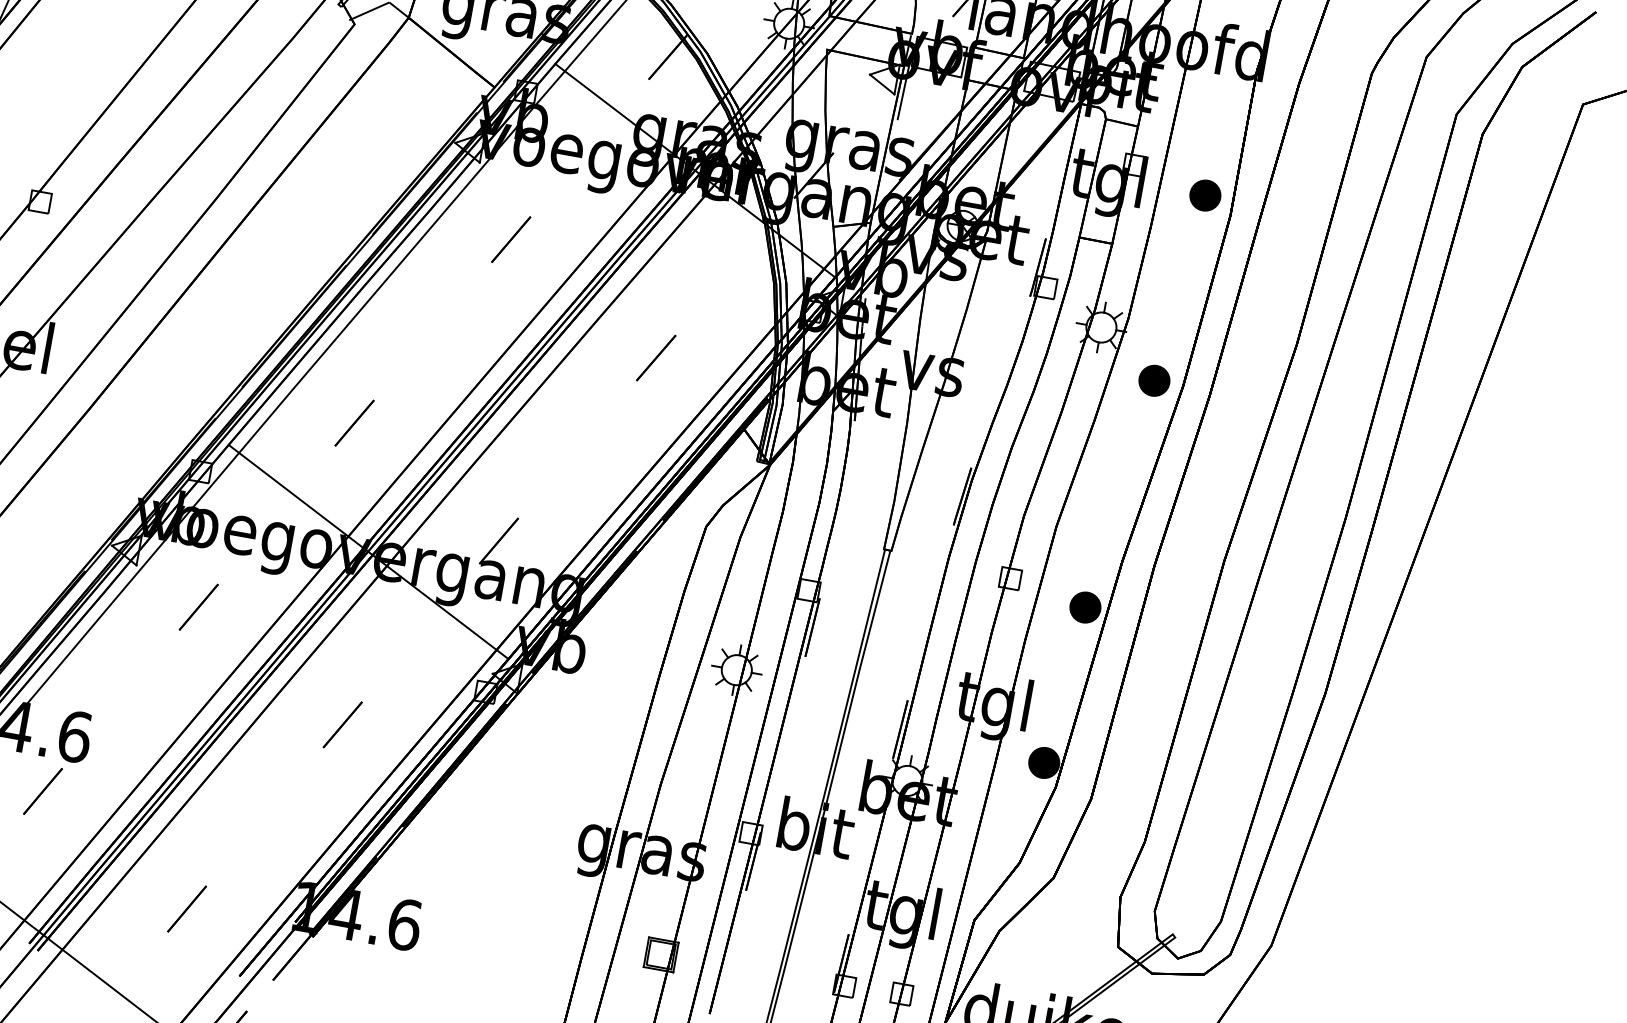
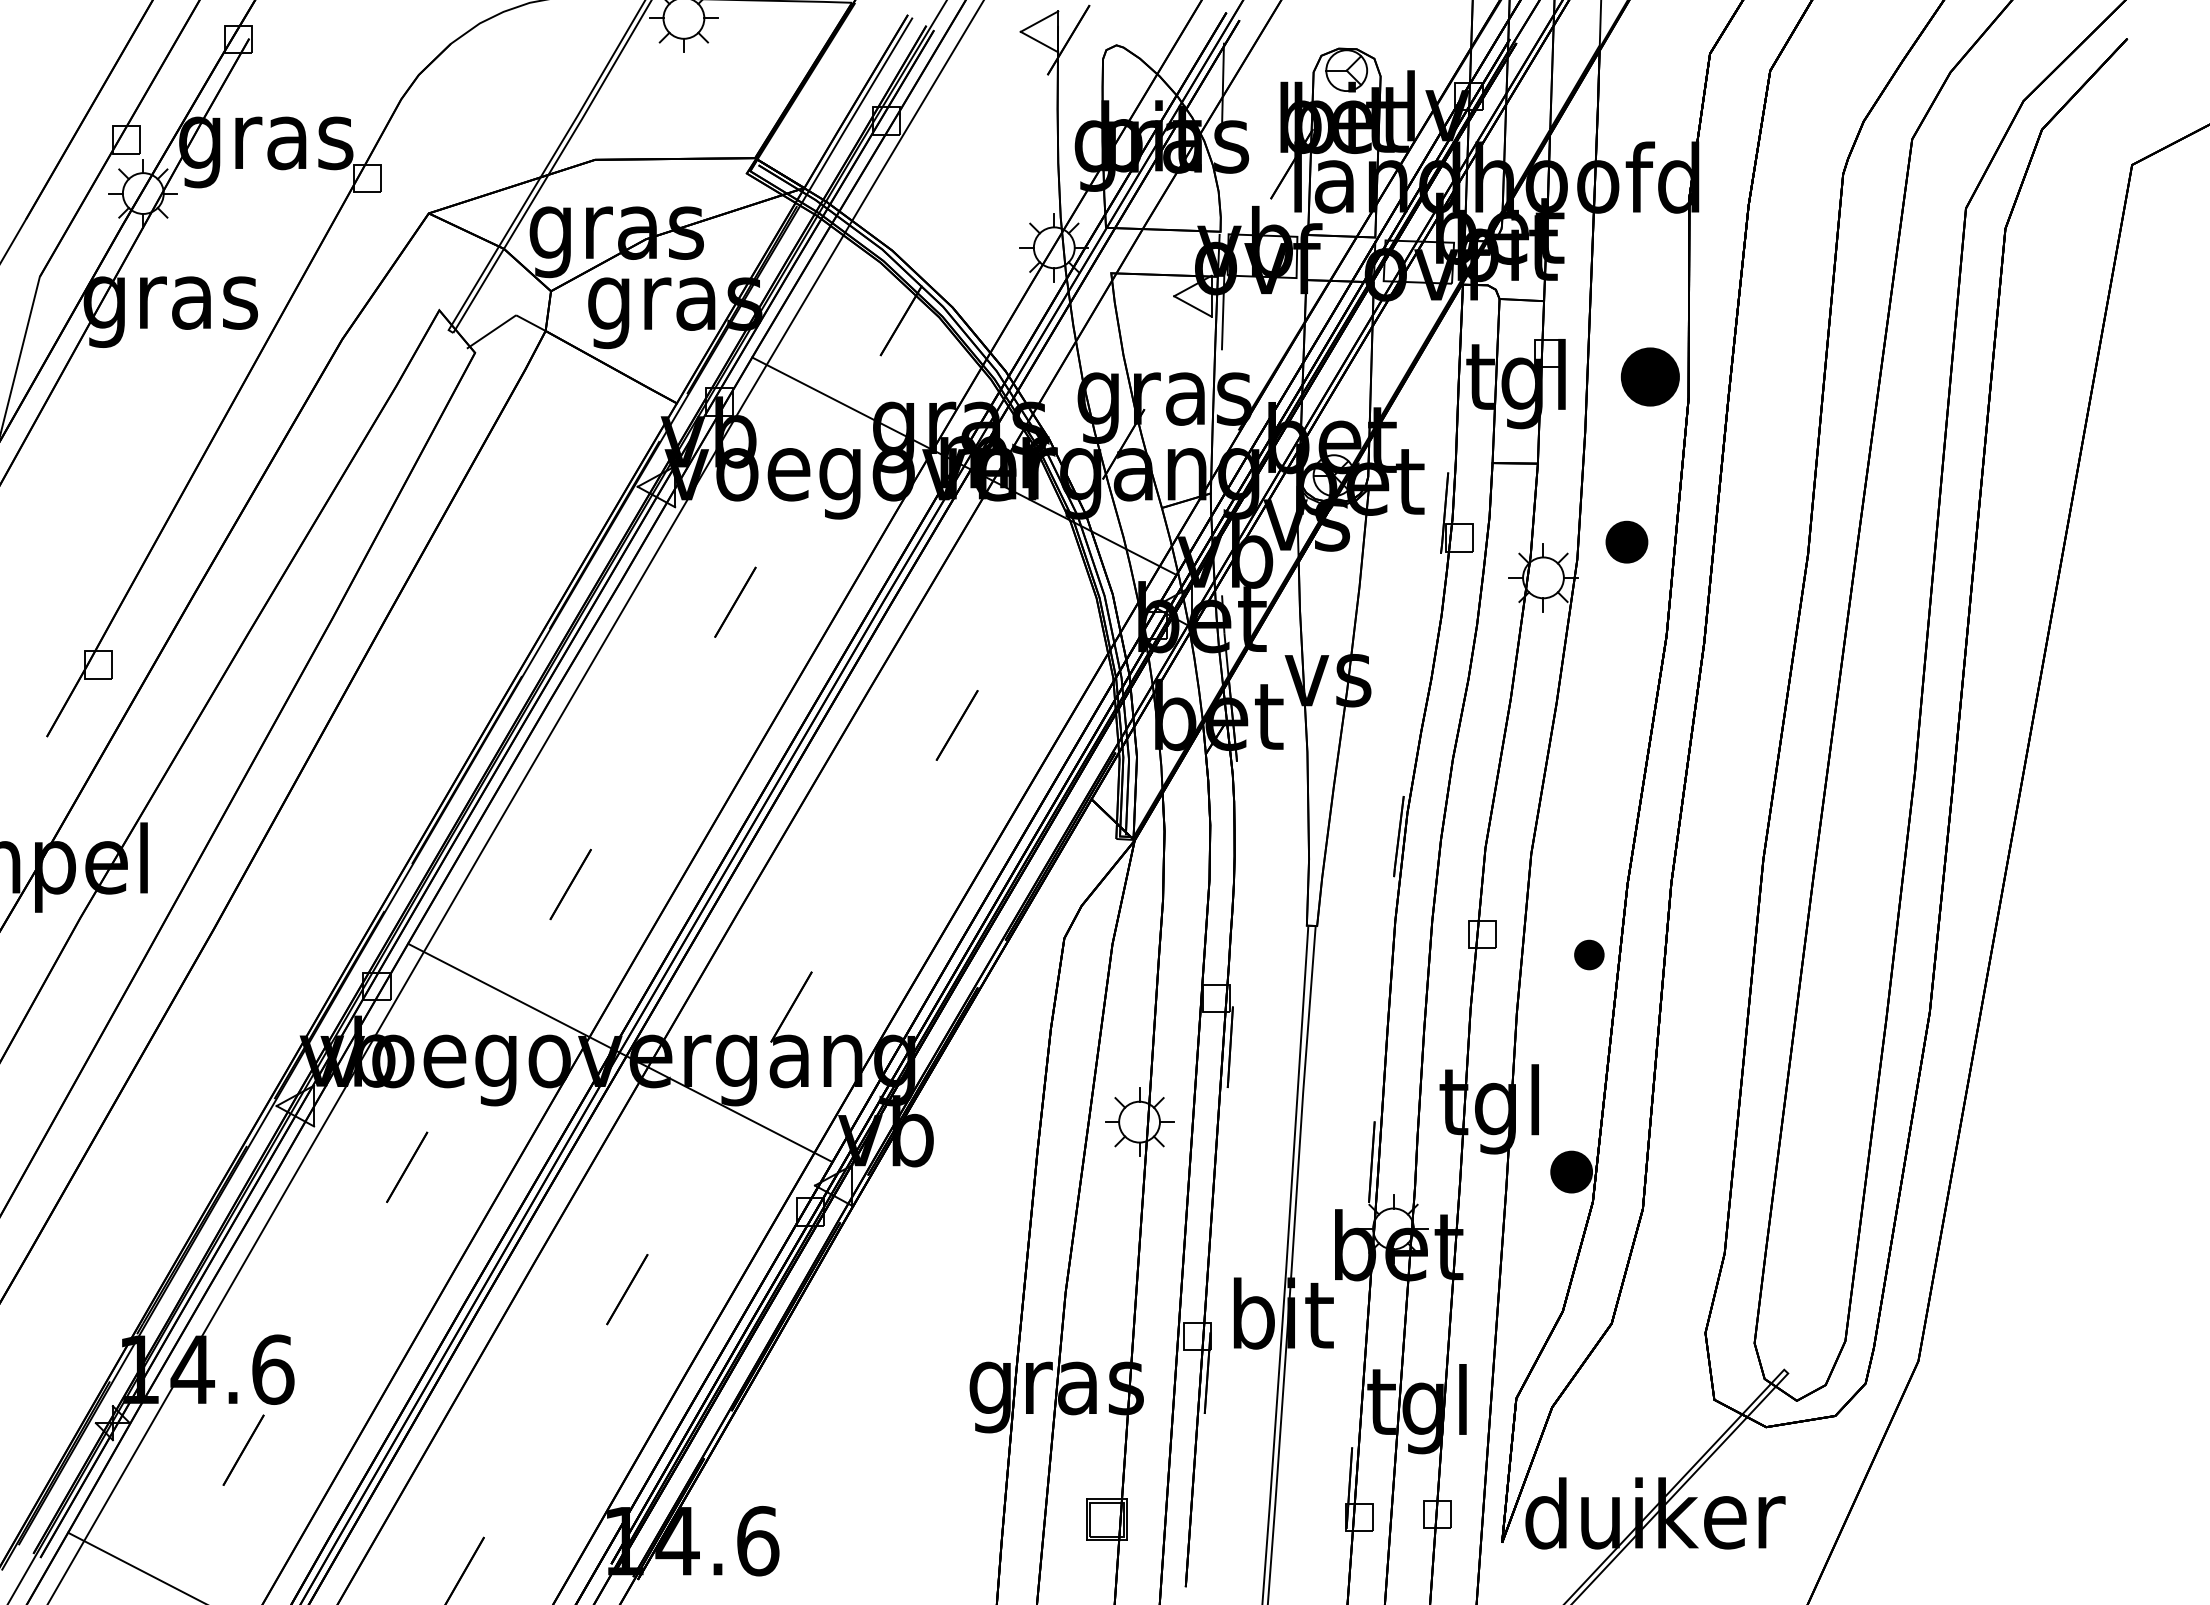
part: (1205, 195) -> (1650, 376), size x1.4
part: (1154, 380) -> (1626, 541), moved
part: (1085, 607) -> (1589, 954), size x0.7

